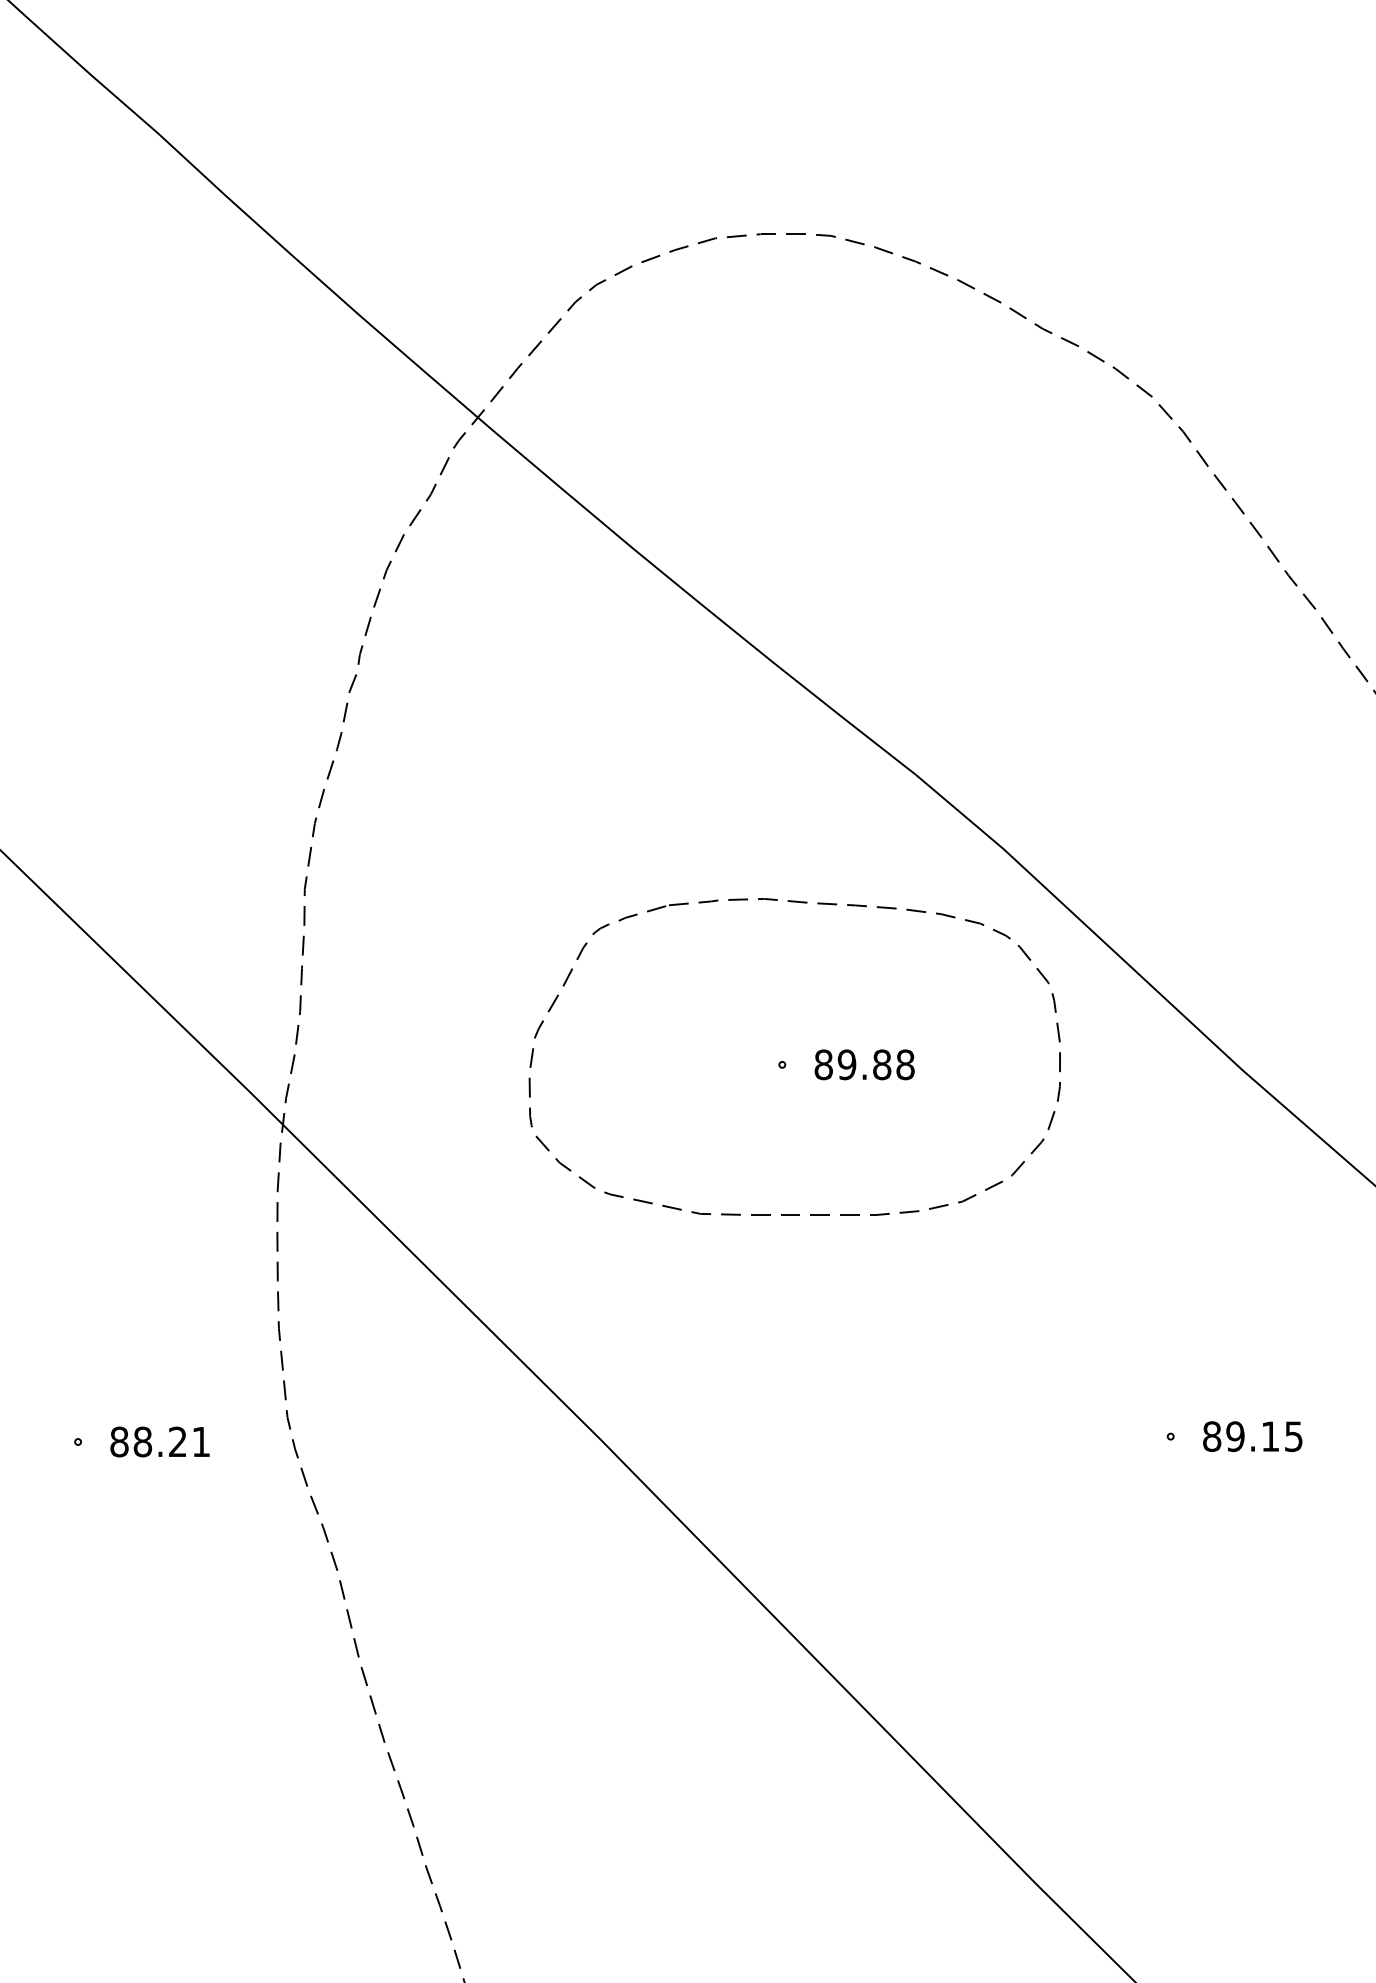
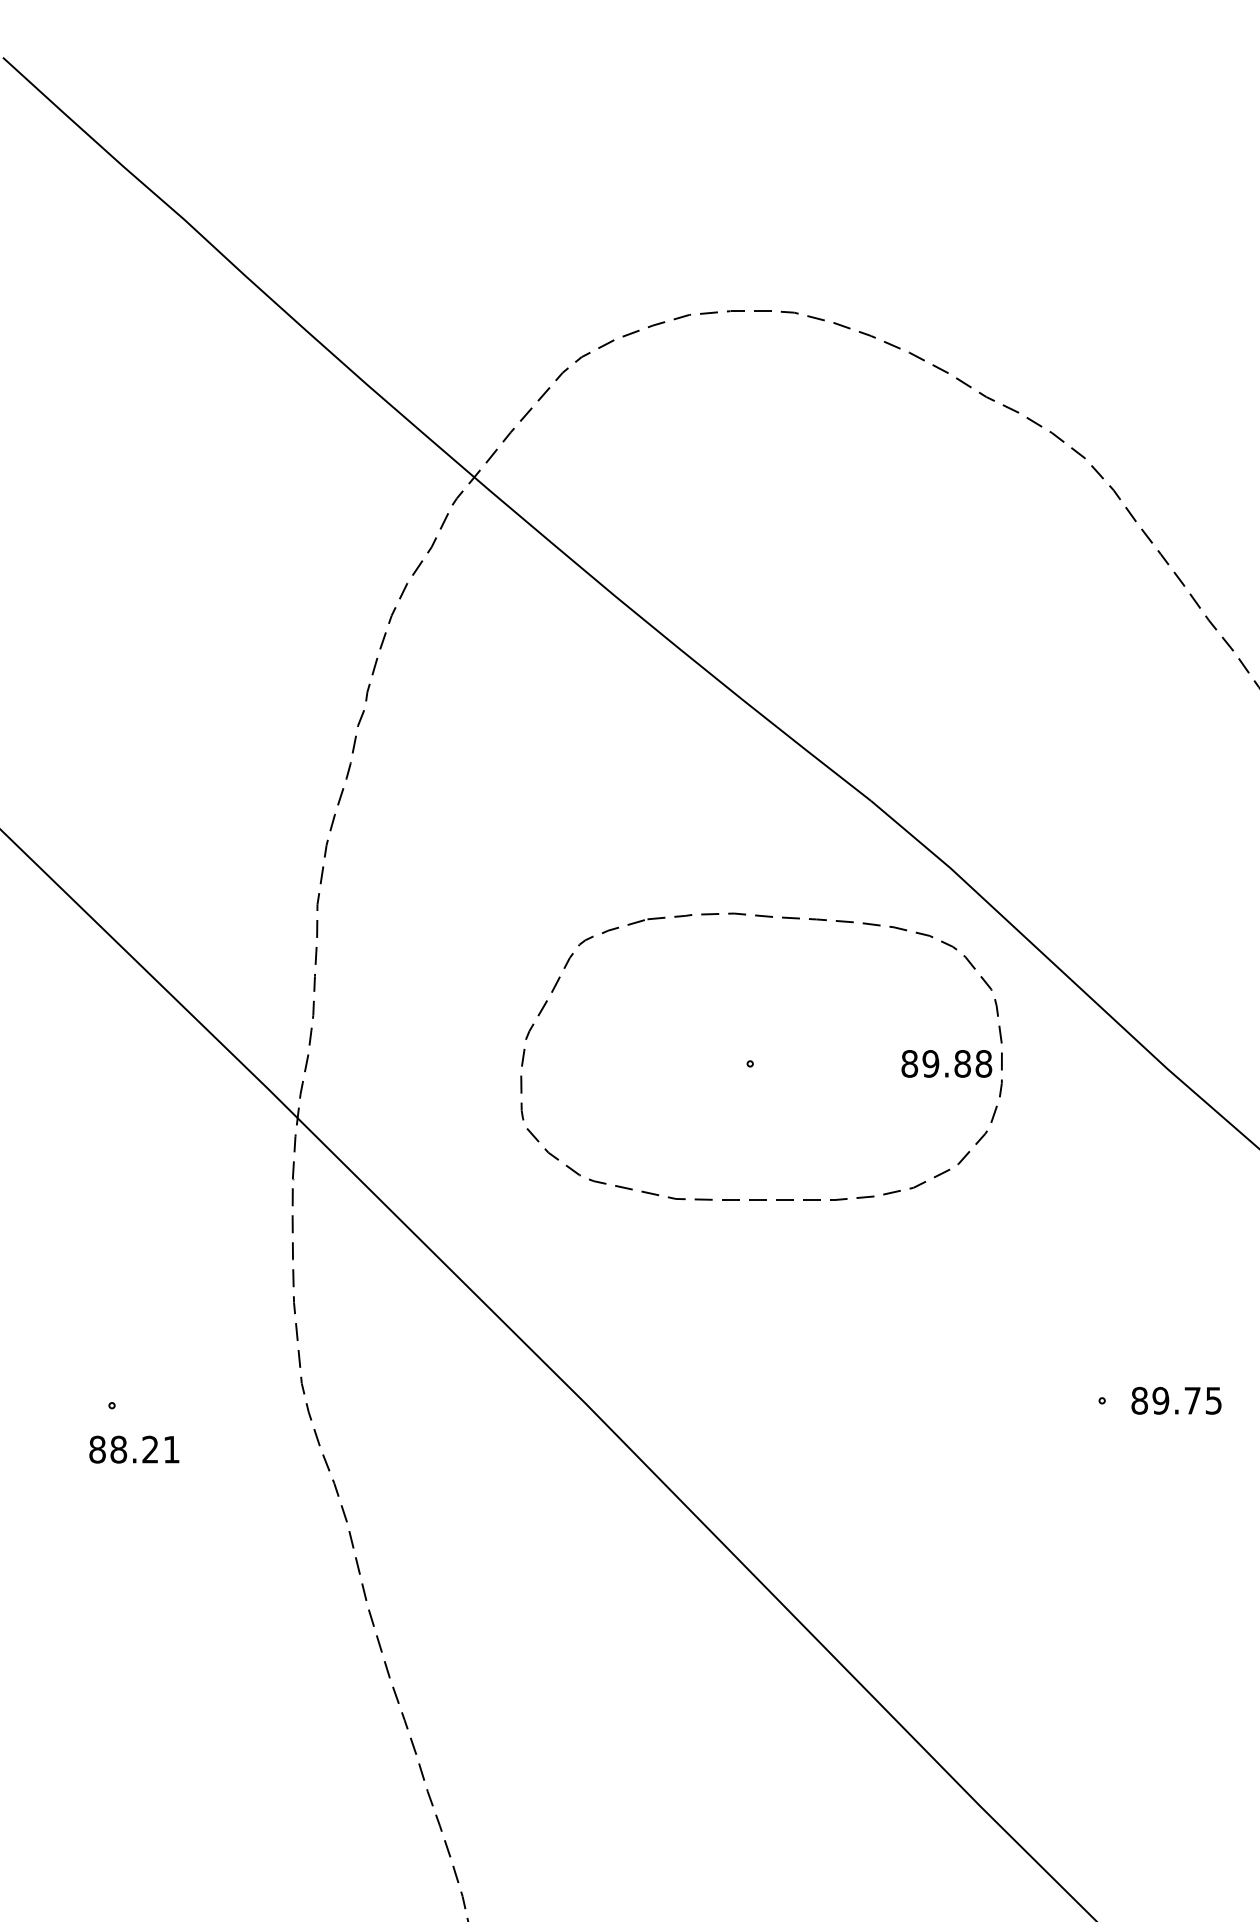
text: (864, 1064) -> (946, 1063), moved
text: (1270, 1436) -> (1192, 1400), 89.15 -> 89.75
text: (160, 1441) -> (134, 1449), moved

